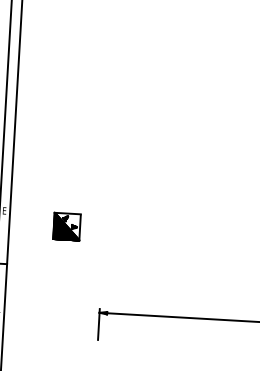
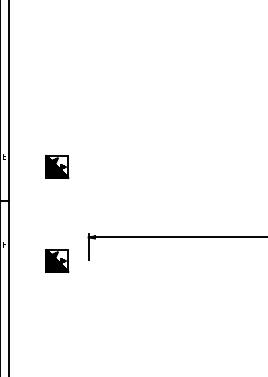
part: (60, 338) -> (57, 260), added

